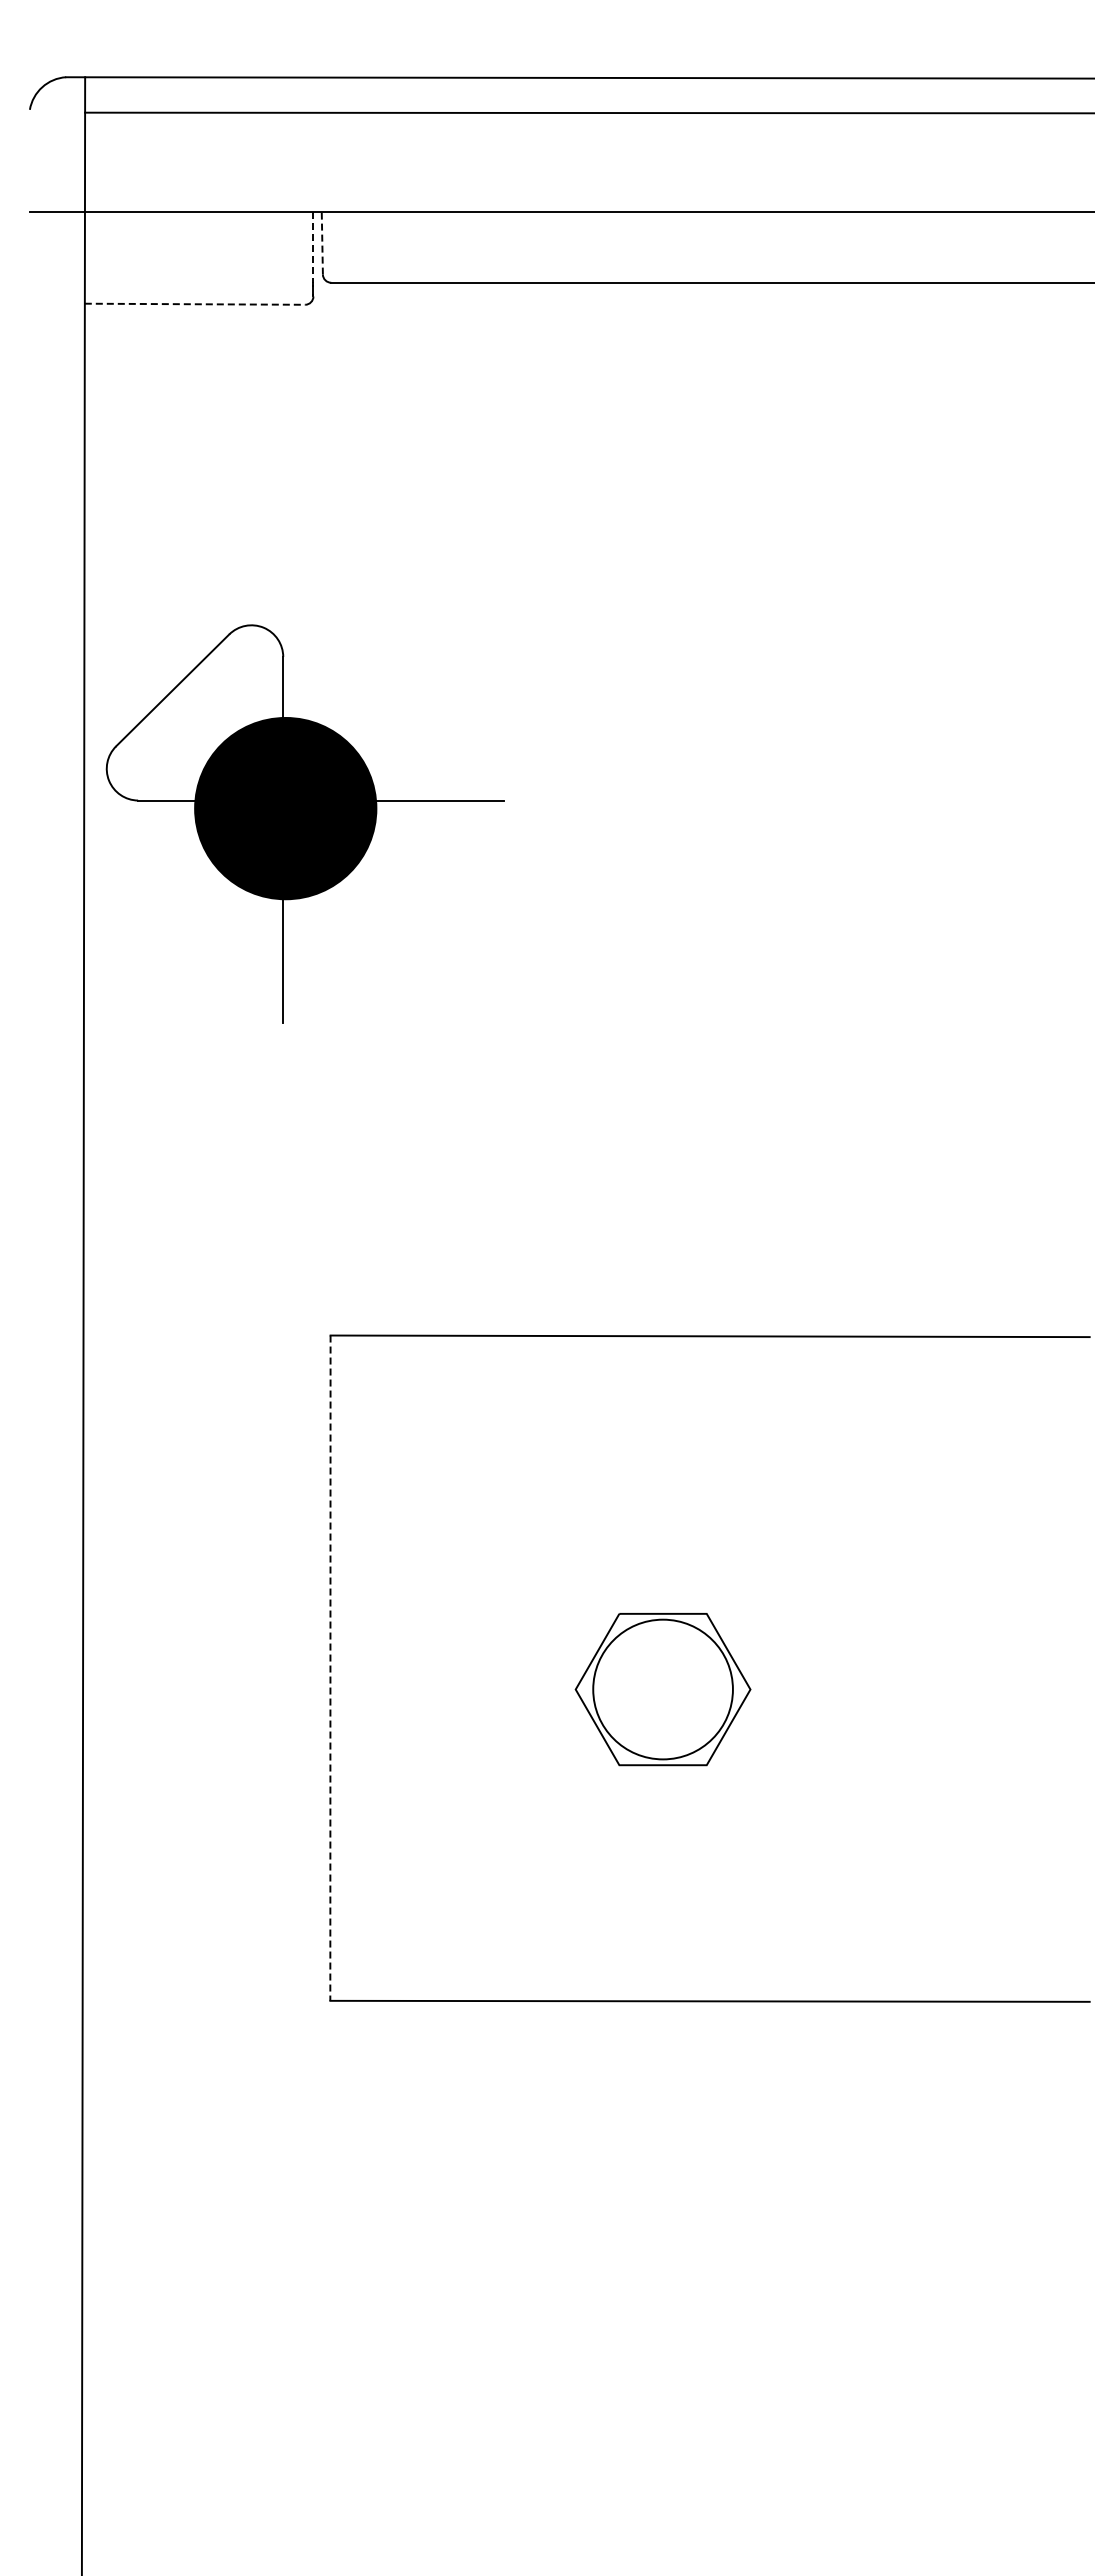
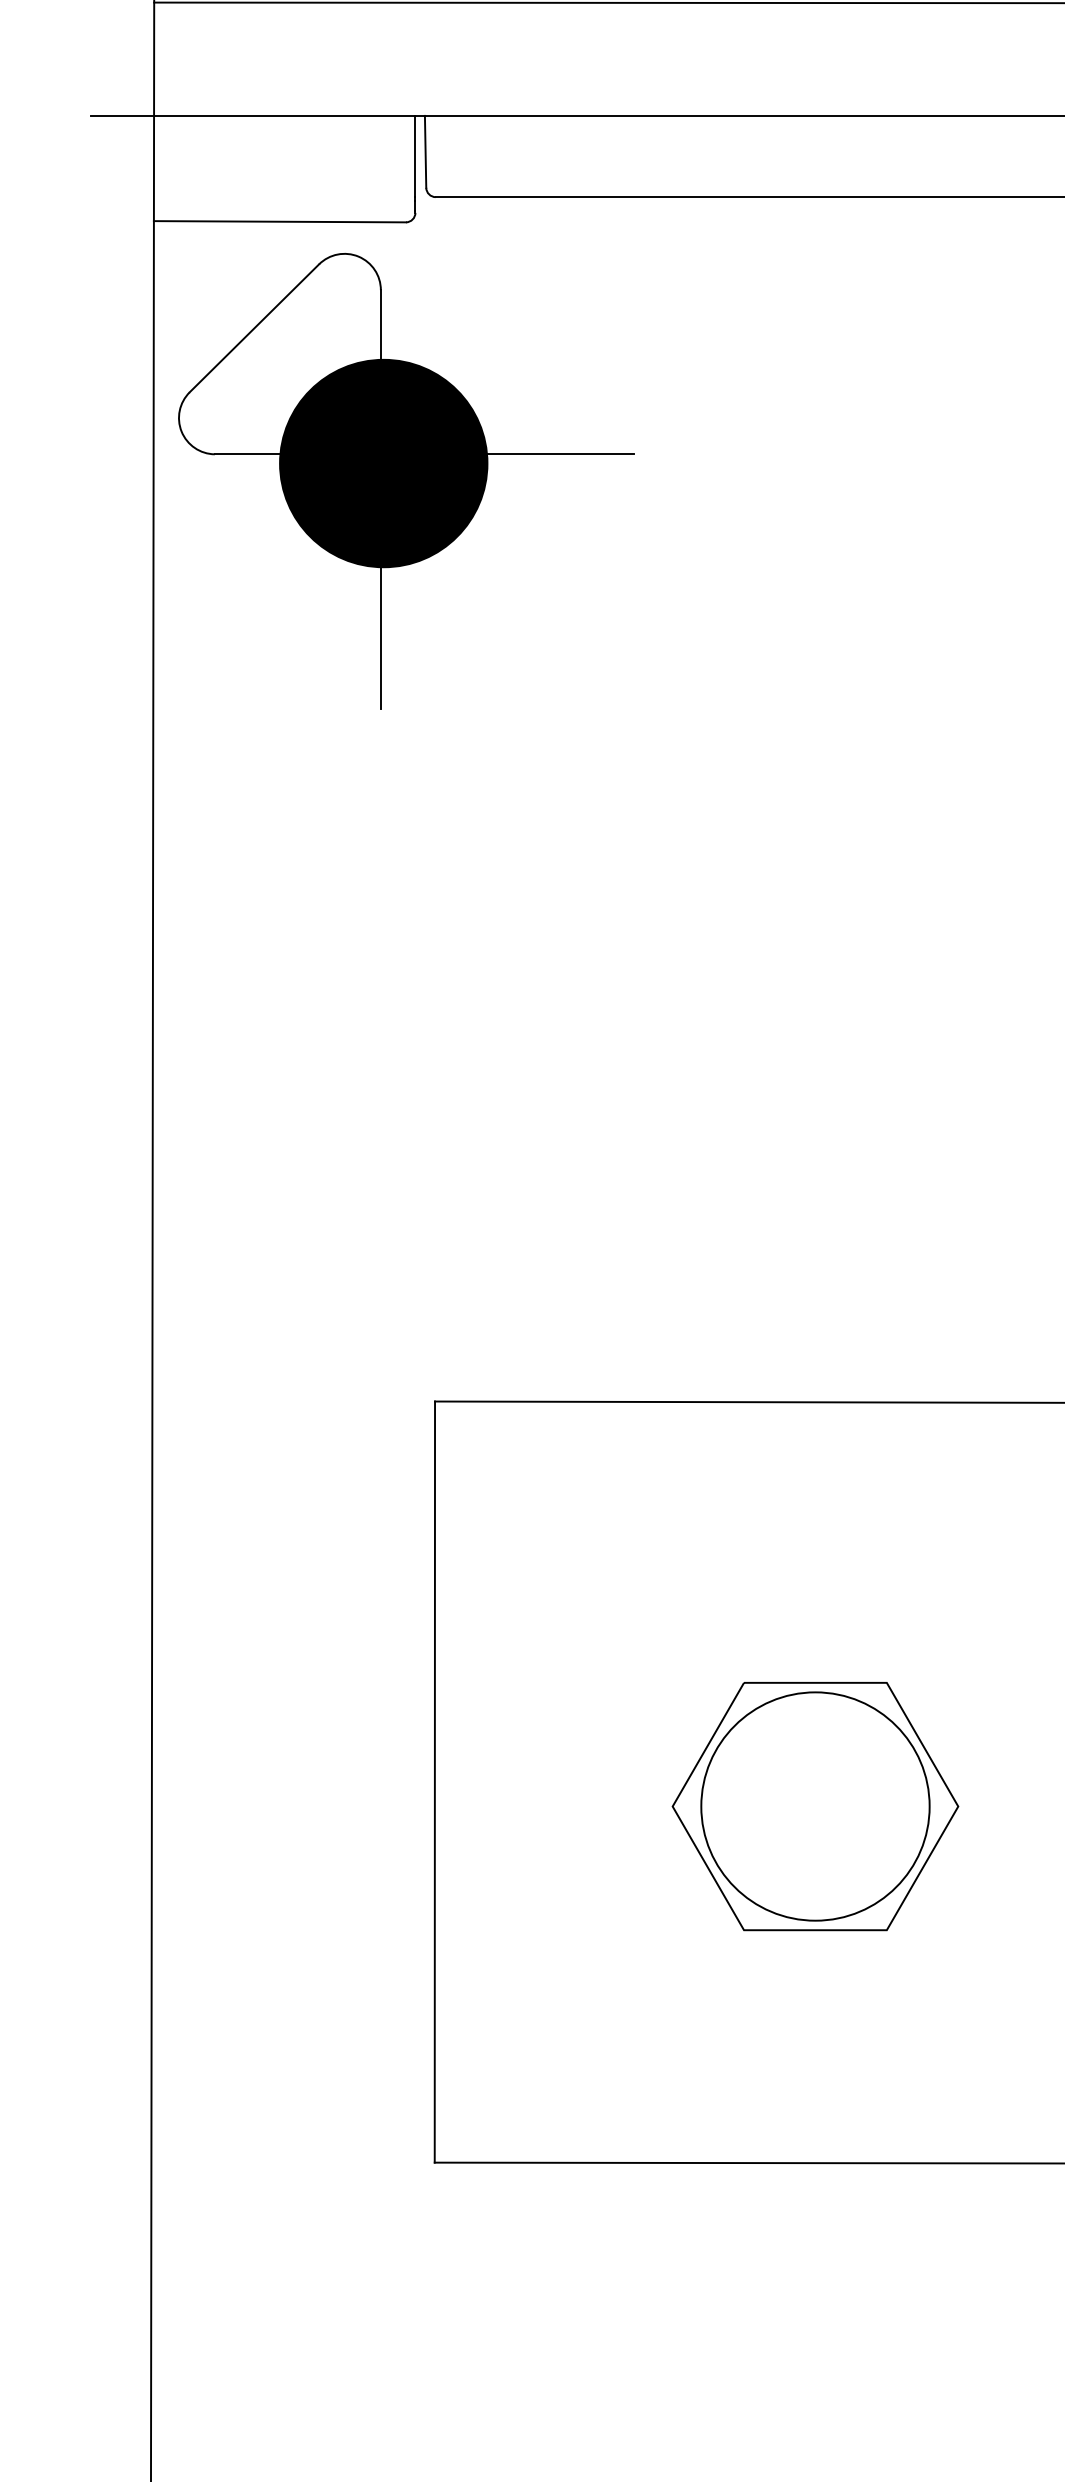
line: (322, 242) -> (425, 151), dashed -> solid
line: (313, 247) -> (415, 156), dashed -> solid
line: (195, 304) -> (280, 222), dashed -> solid
part: (304, 823) -> (405, 480), moved
line: (330, 1668) -> (434, 1782), dashed -> solid
part: (662, 1689) -> (814, 1806), size x1.43

